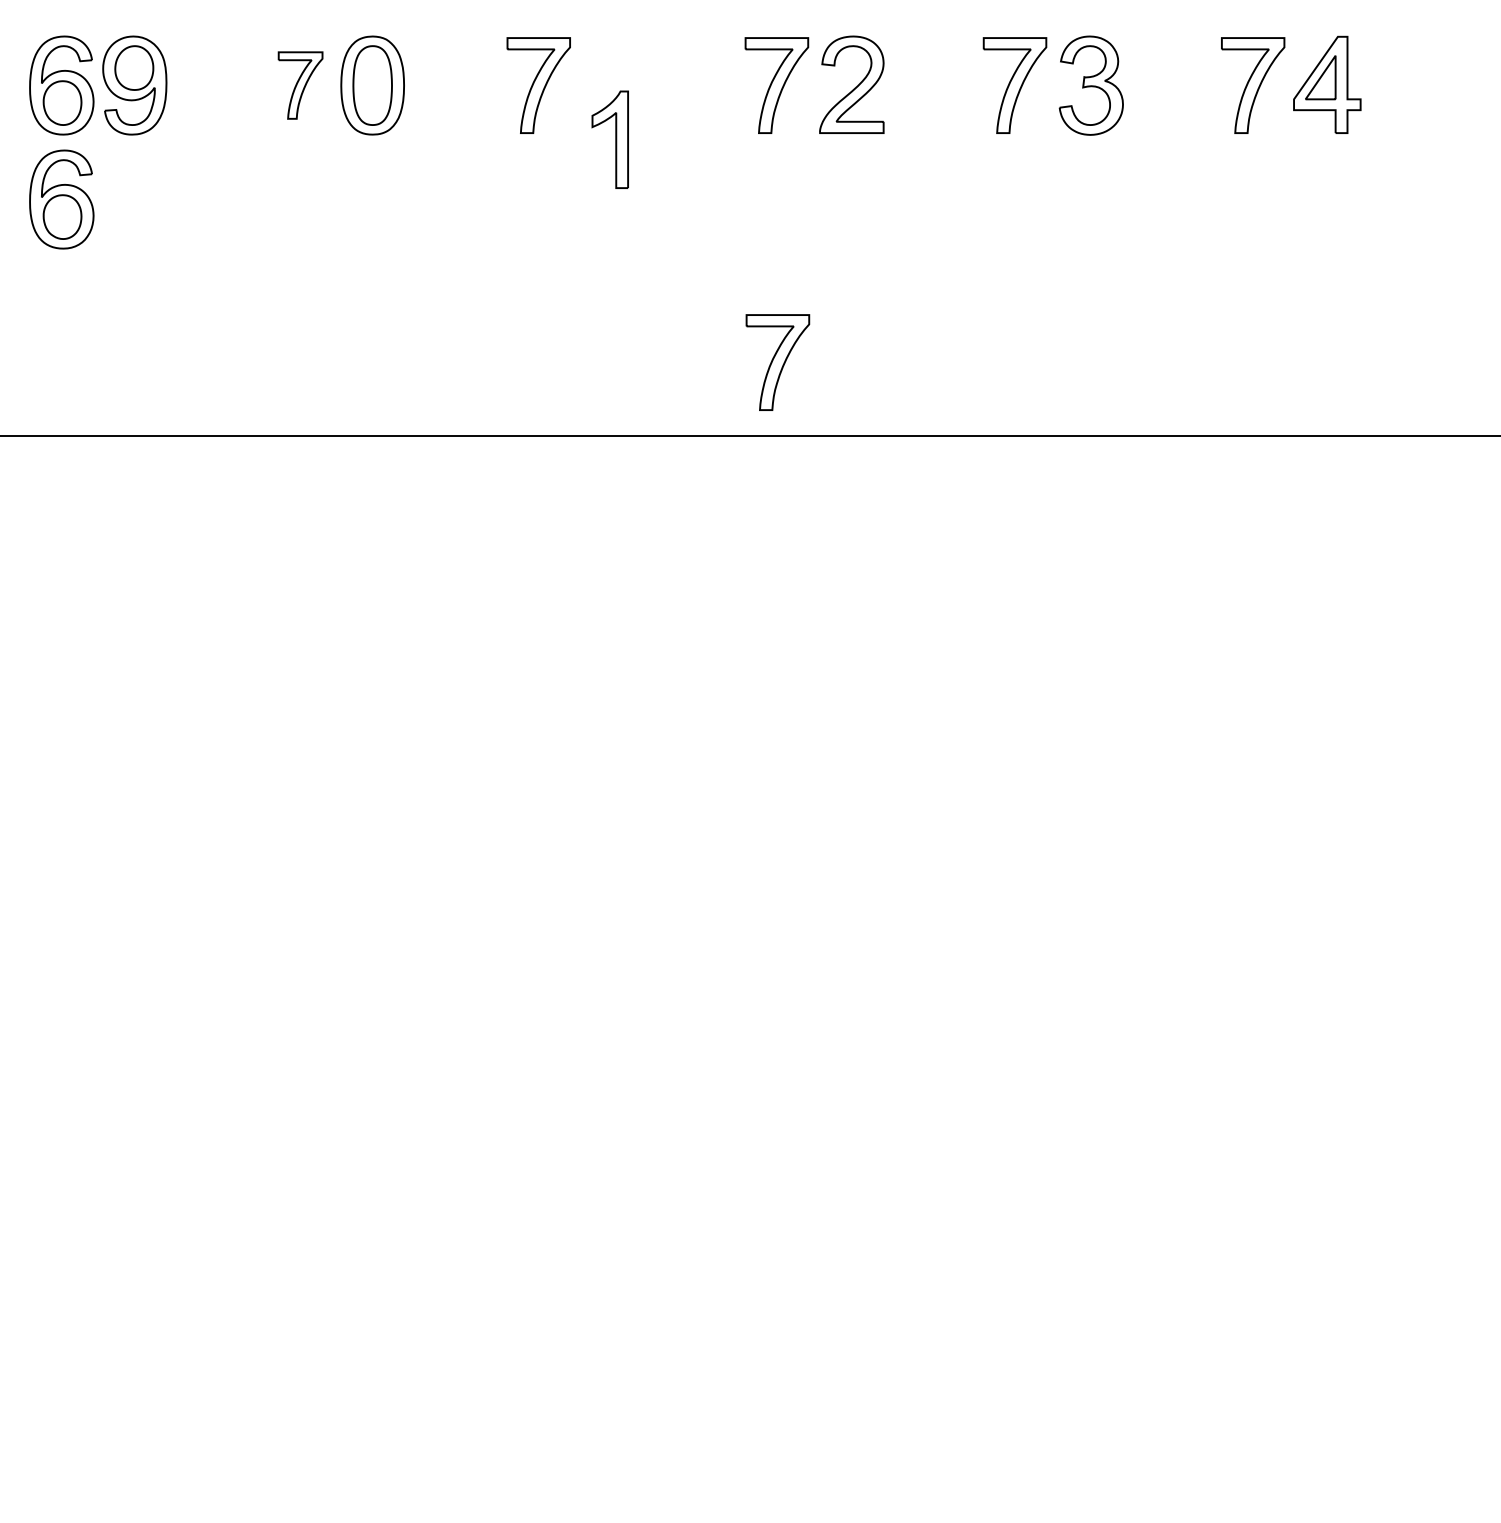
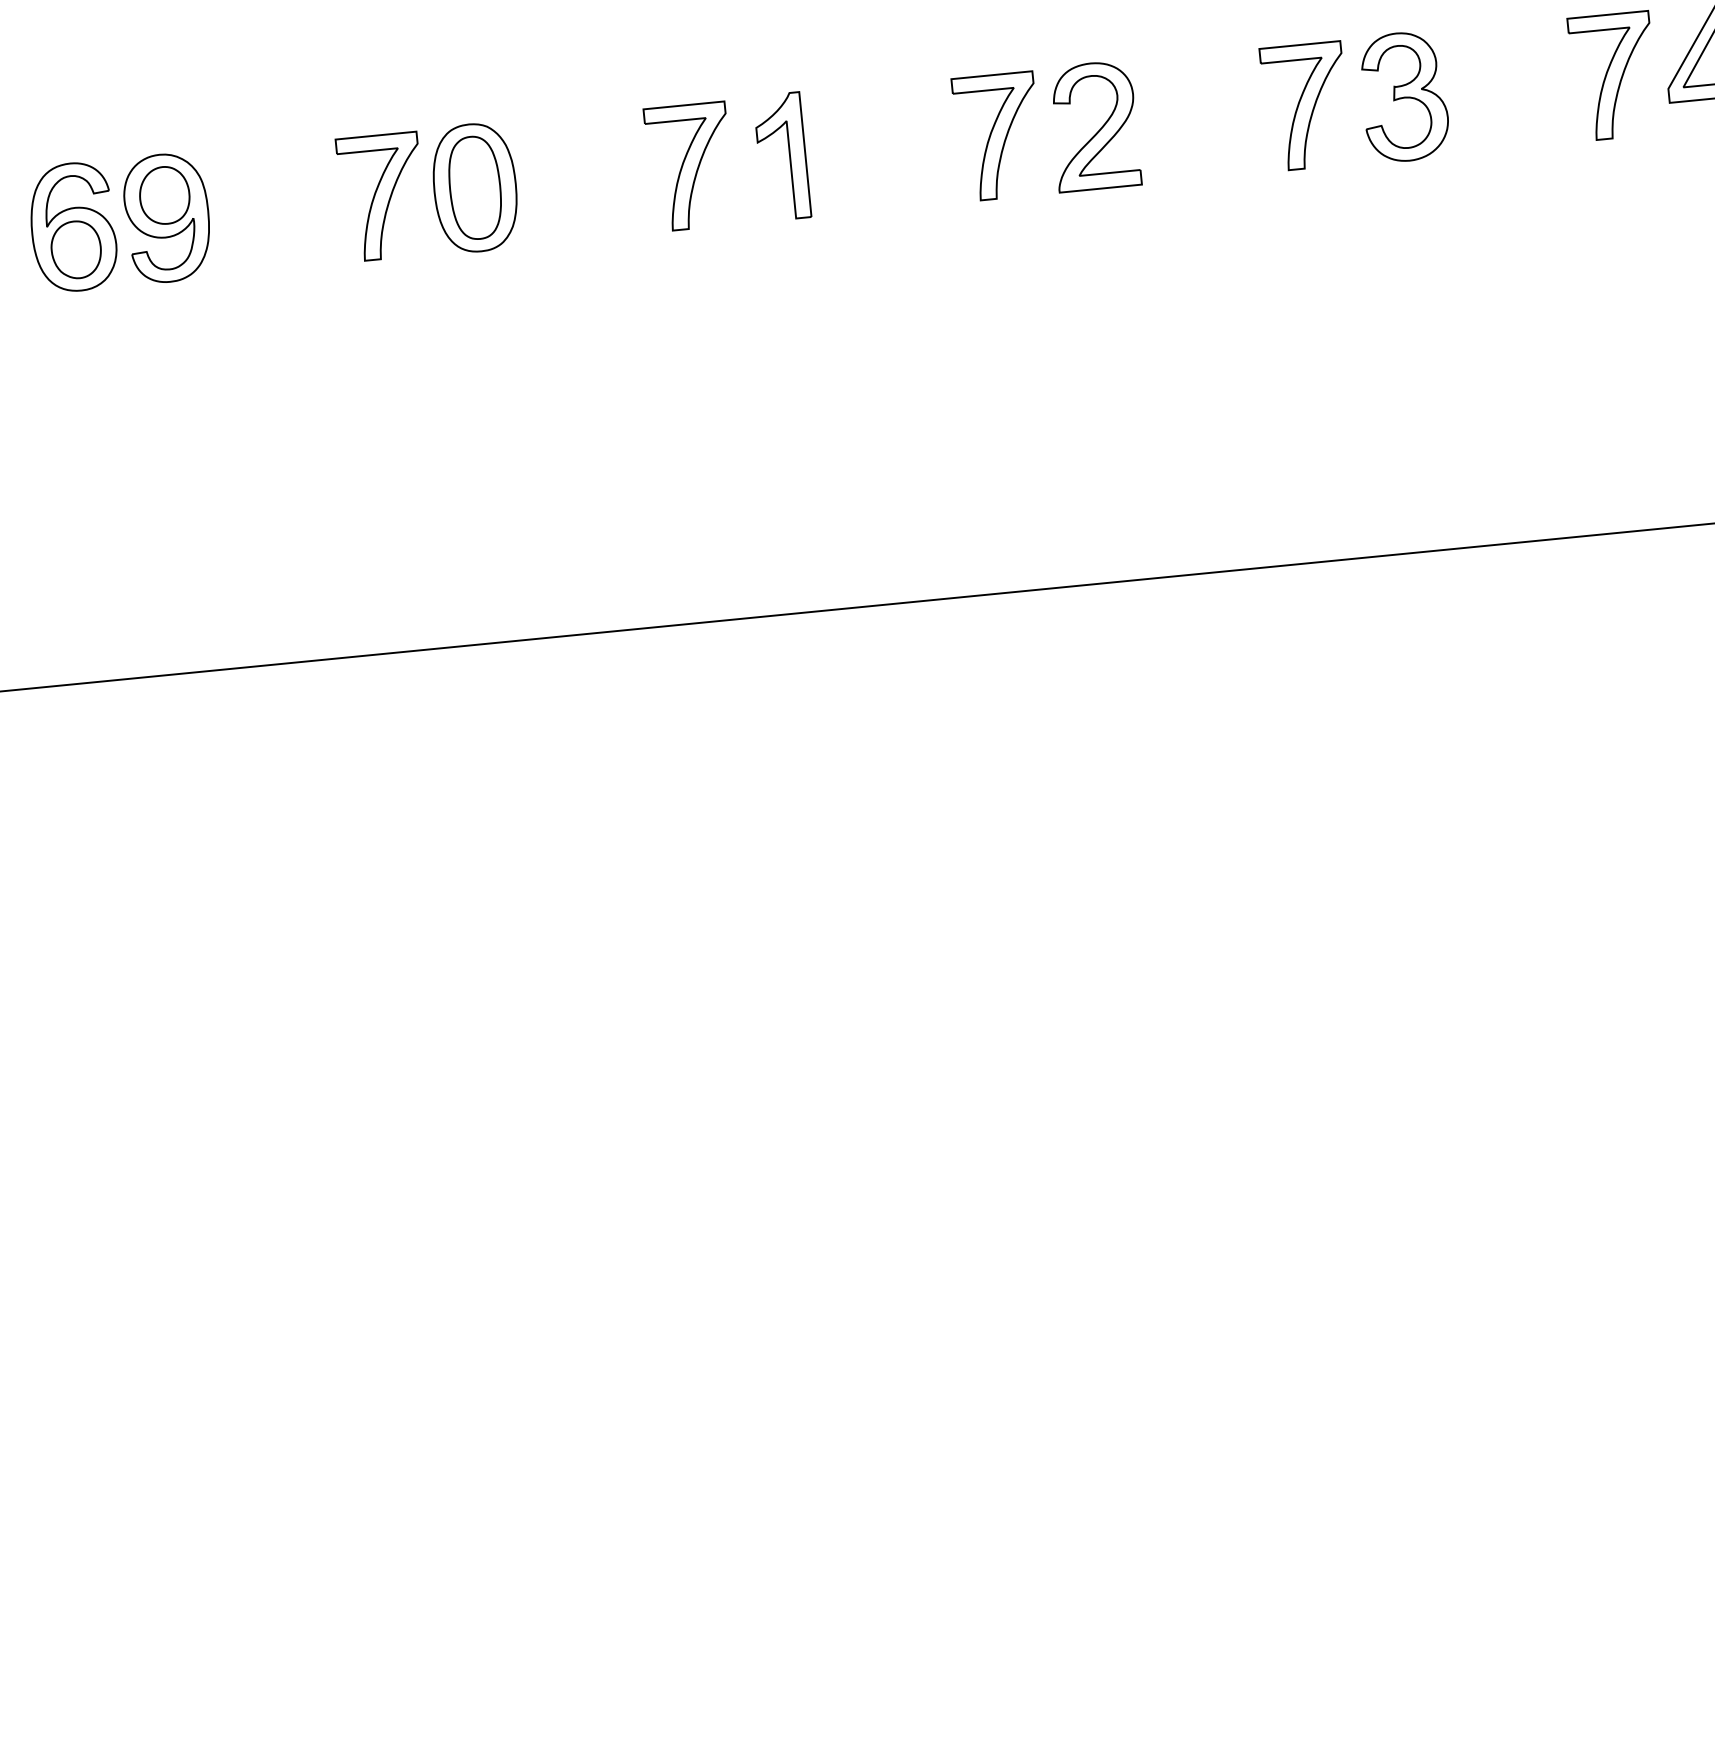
part: (300, 85) -> (381, 196), size x1.43
part: (609, 139) -> (781, 156), moved
part: (61, 199) -> (87, 374), removed
part: (777, 362) -> (1033, 494), removed

